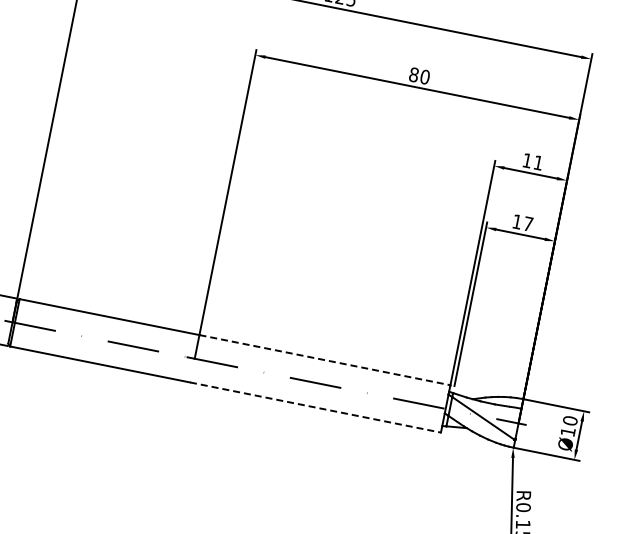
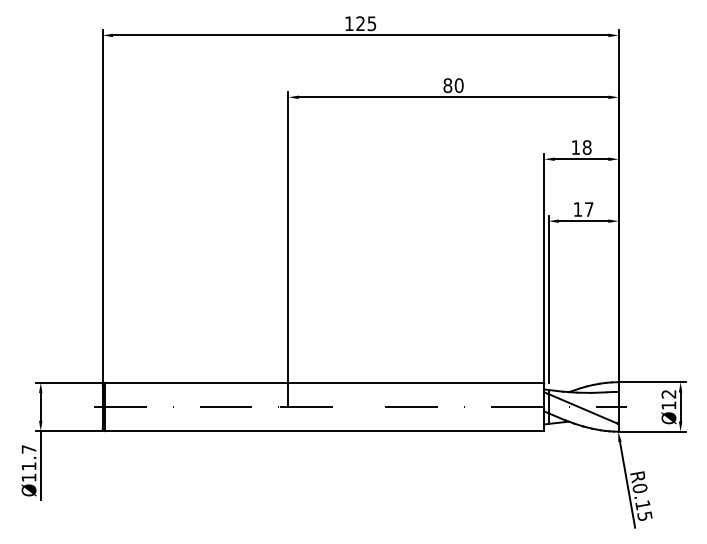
text: (537, 162) -> (586, 147), 11 -> 18
line: (325, 359) -> (416, 382), dashed -> solid
line: (315, 407) -> (416, 431), dashed -> solid
text: (570, 420) -> (668, 393), Ø10 -> Ø12

